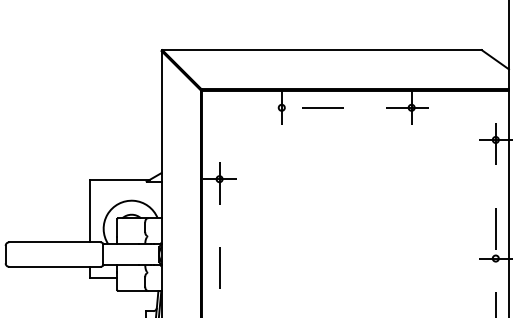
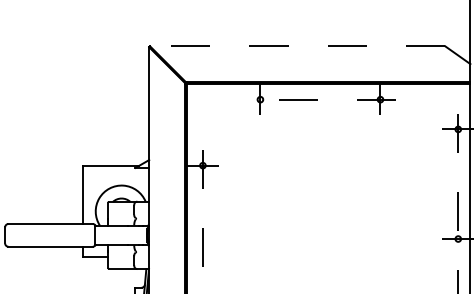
line: (321, 50) -> (297, 46), solid -> dashed

